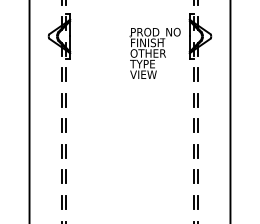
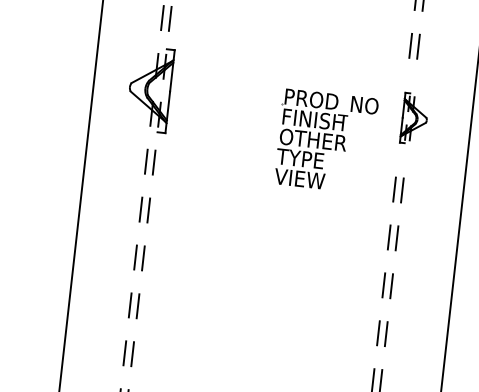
part: (200, 36) -> (414, 119), size x0.6

